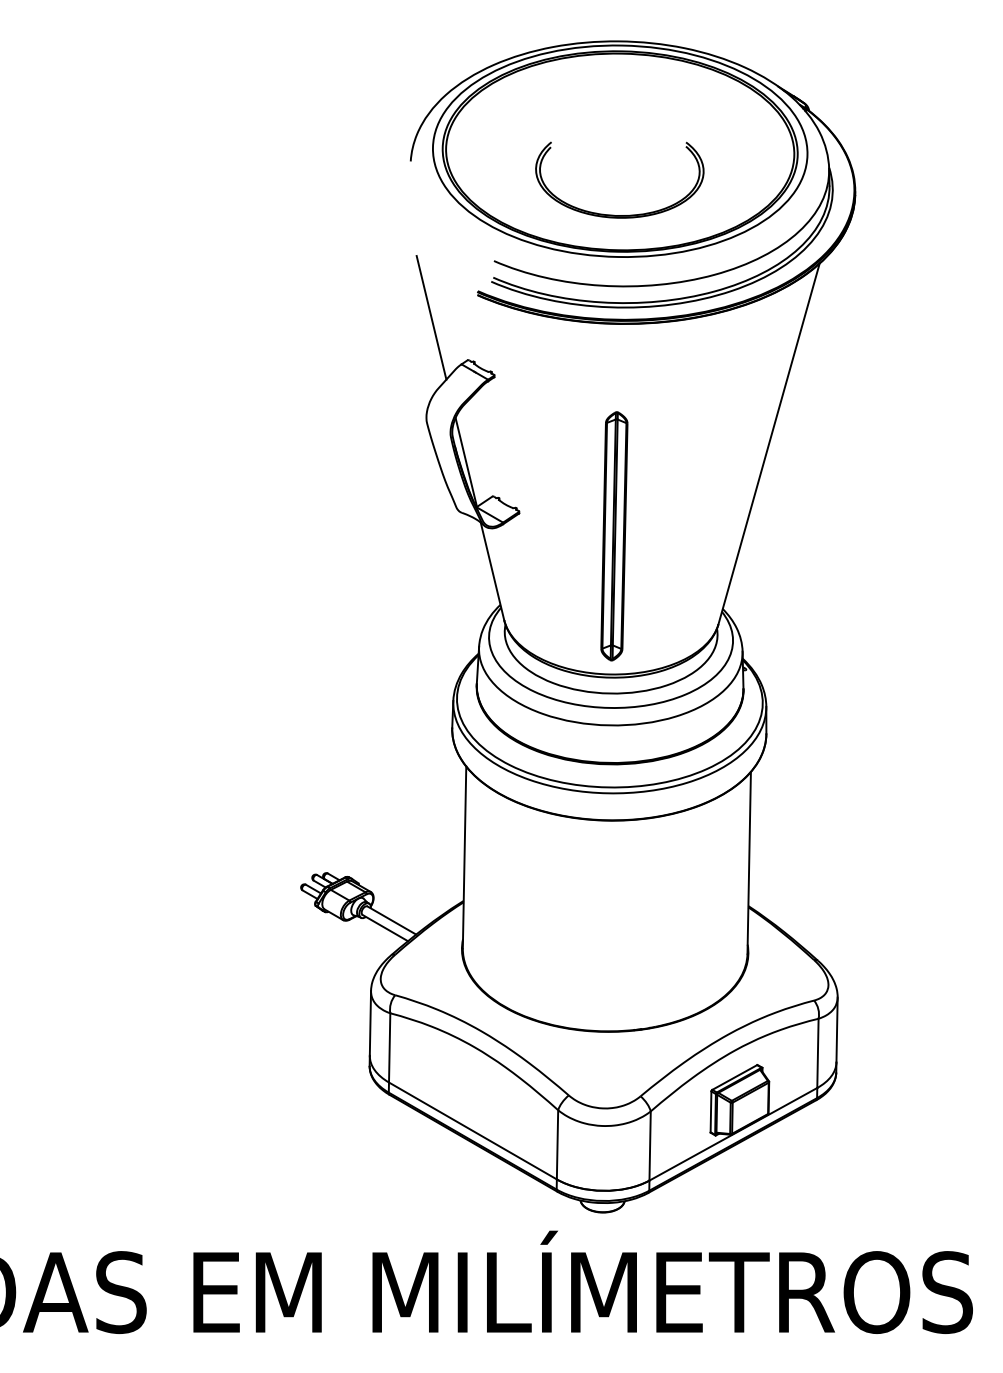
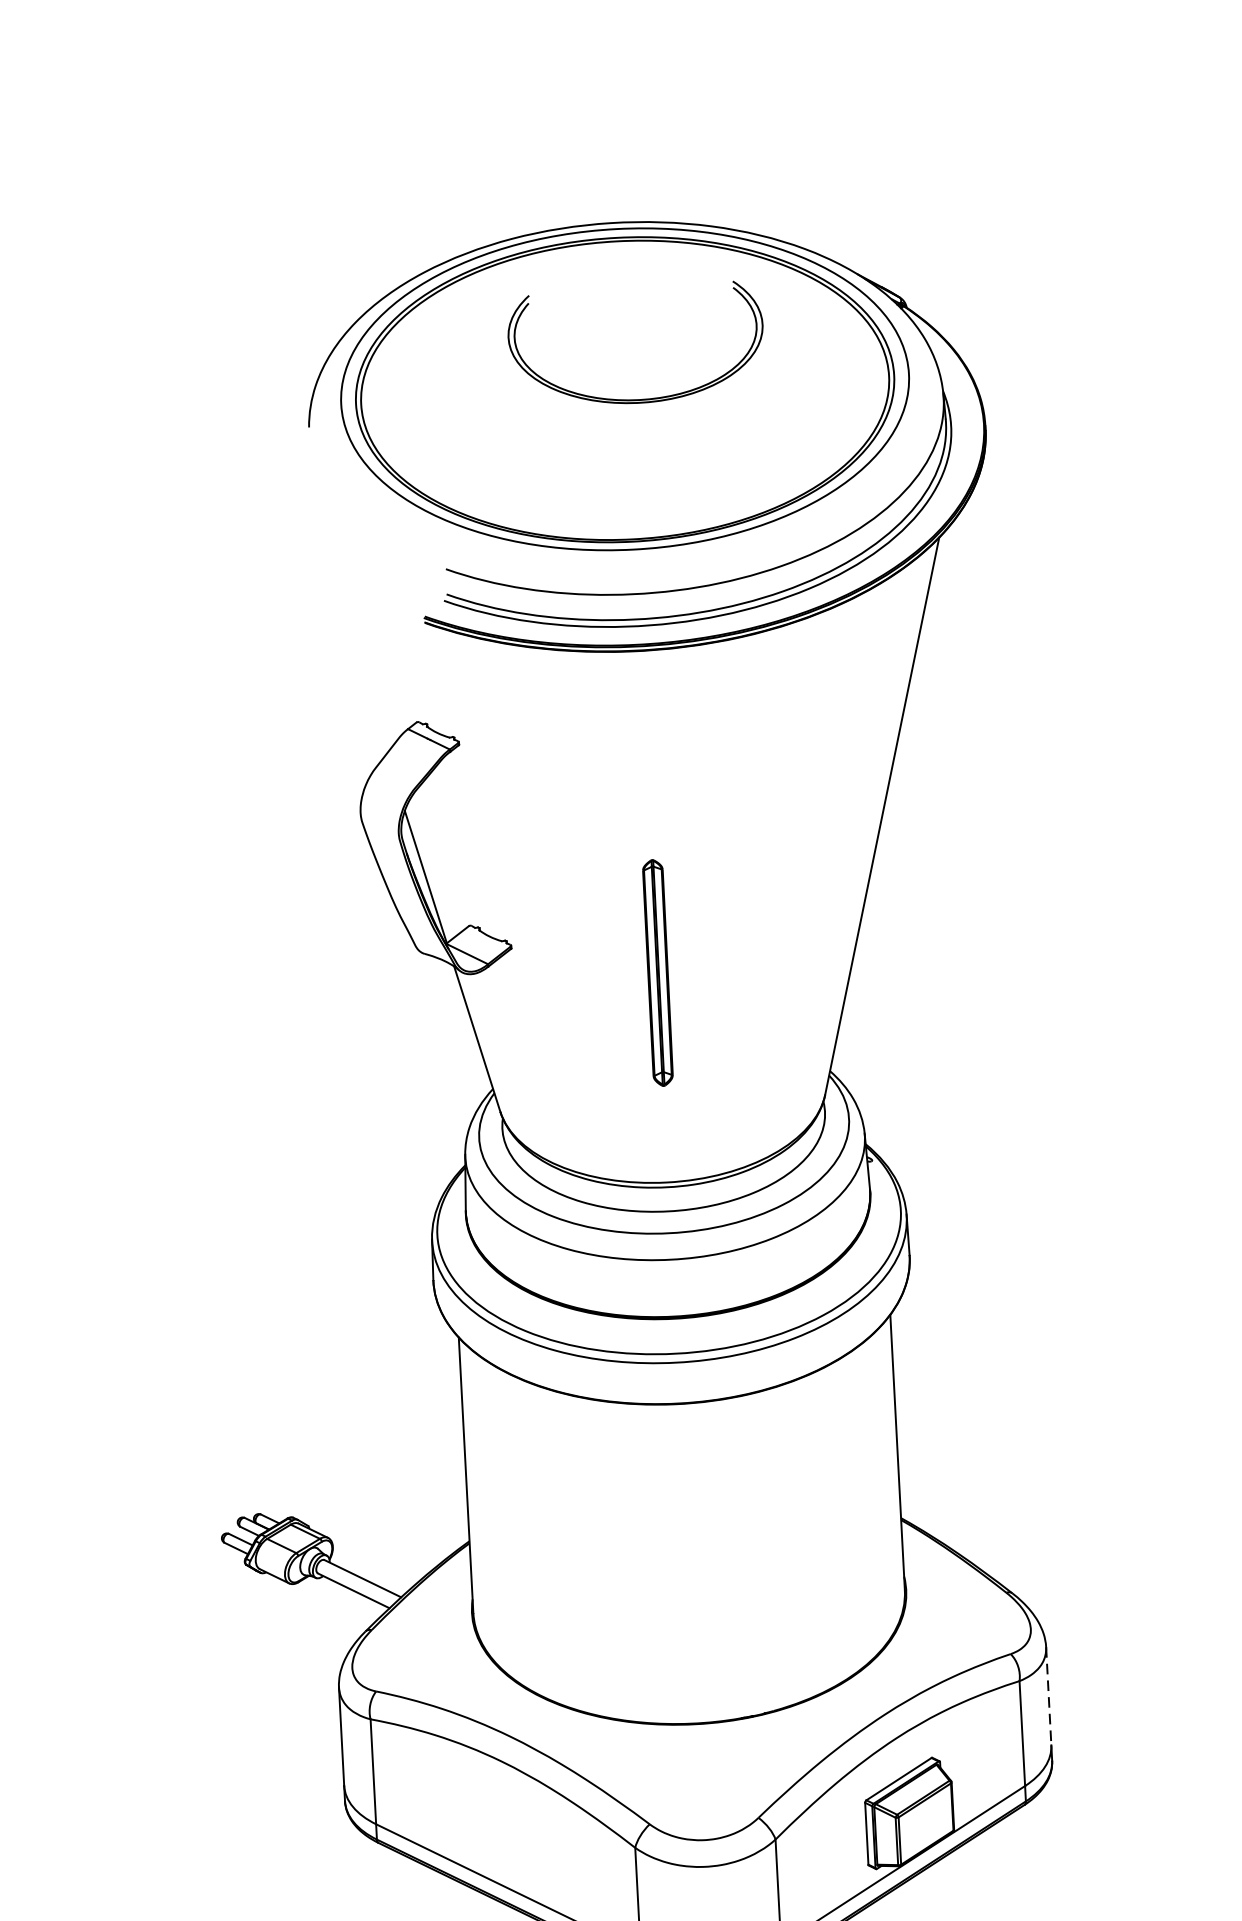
part: (613, 214) -> (630, 398), moved
line: (431, 317) -> (357, 661), removed
part: (614, 536) -> (658, 973), size x0.6
line: (837, 1030) -> (1049, 1696), solid -> dashed

